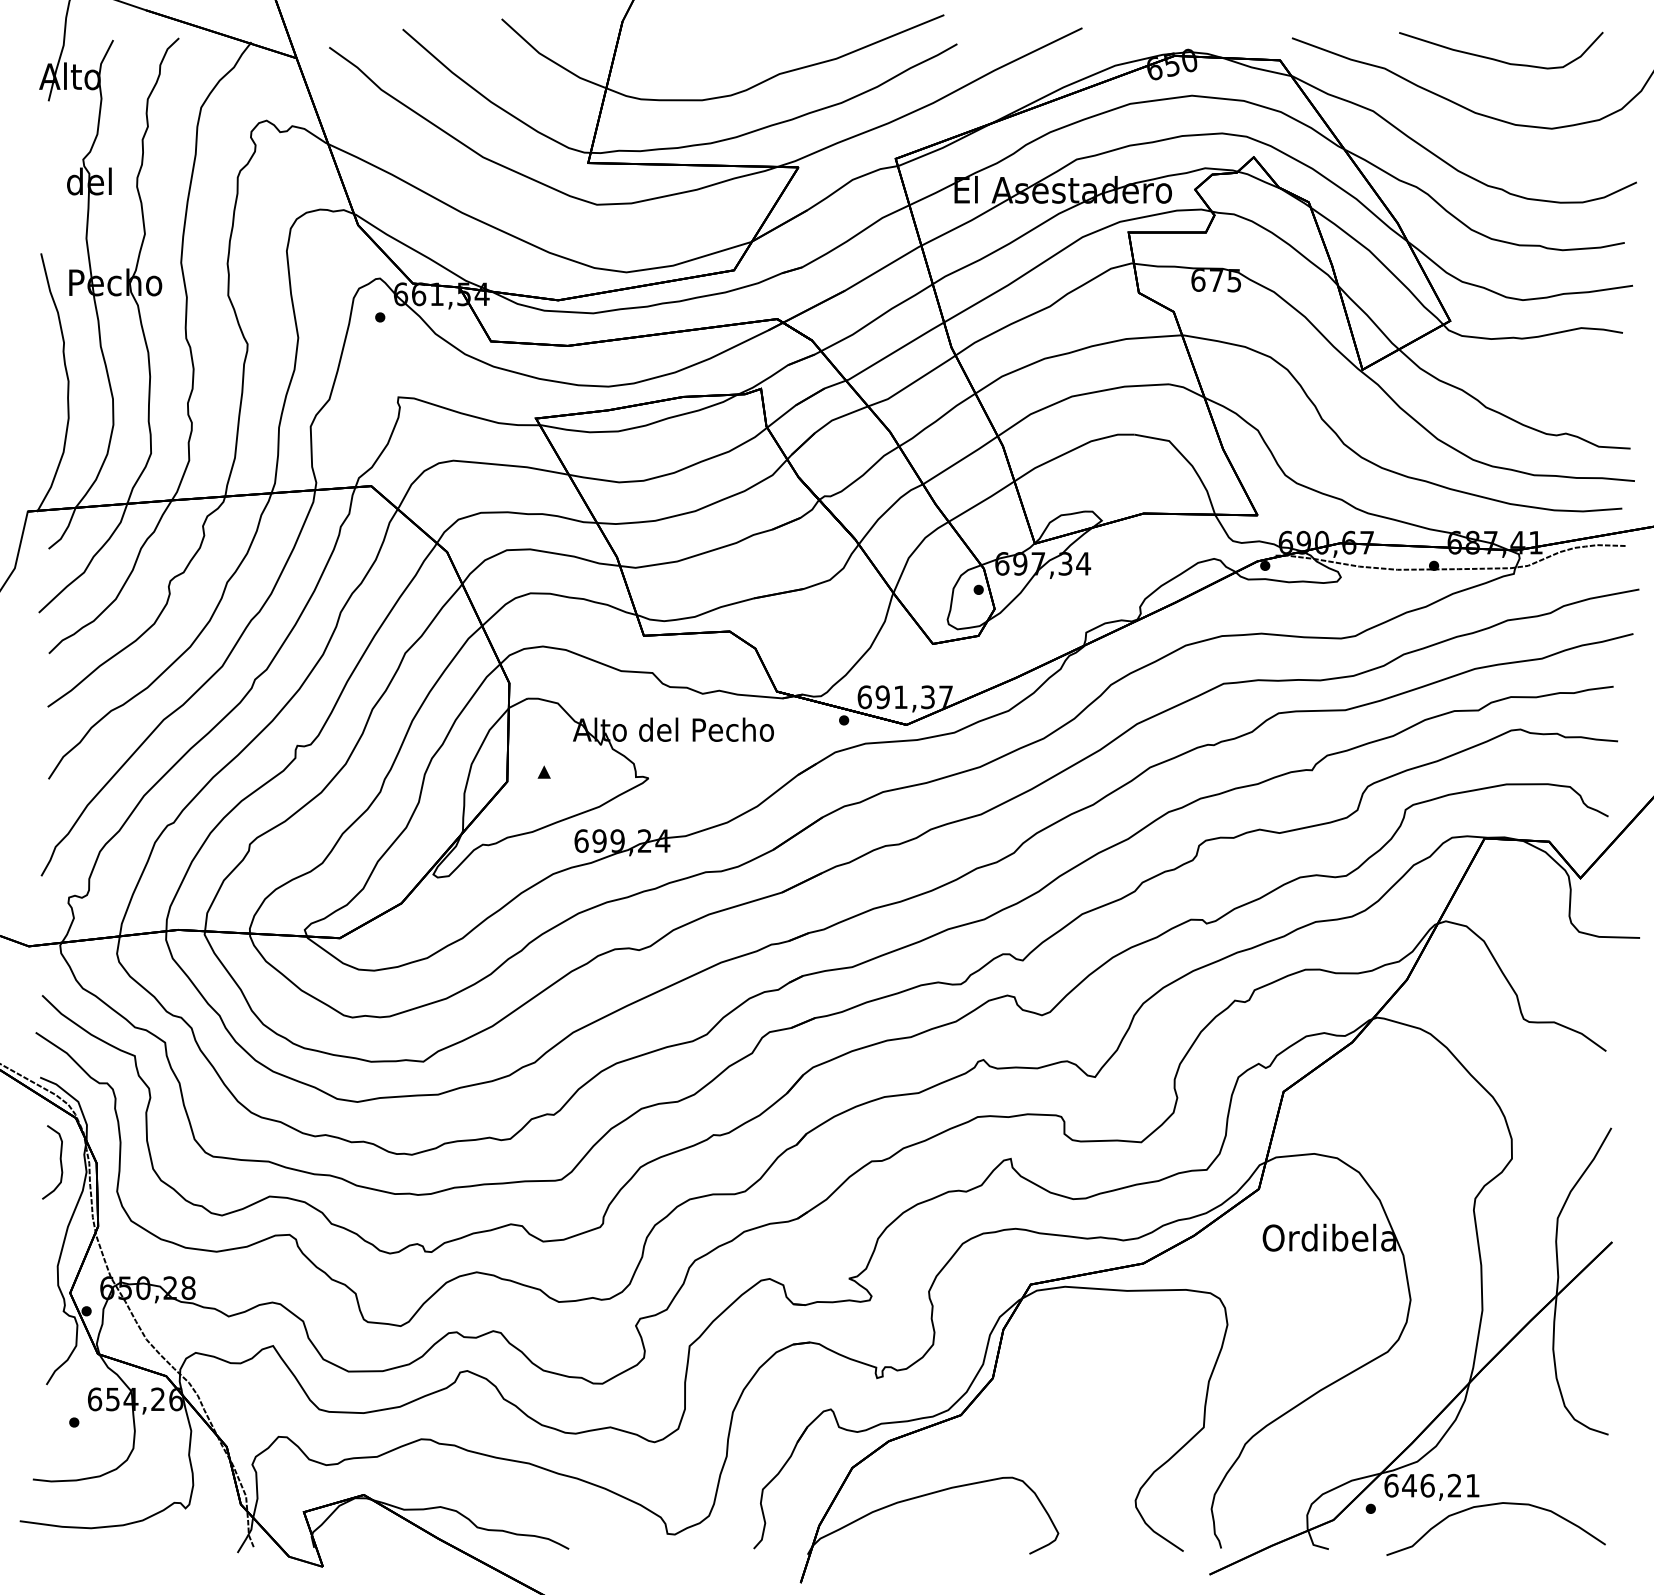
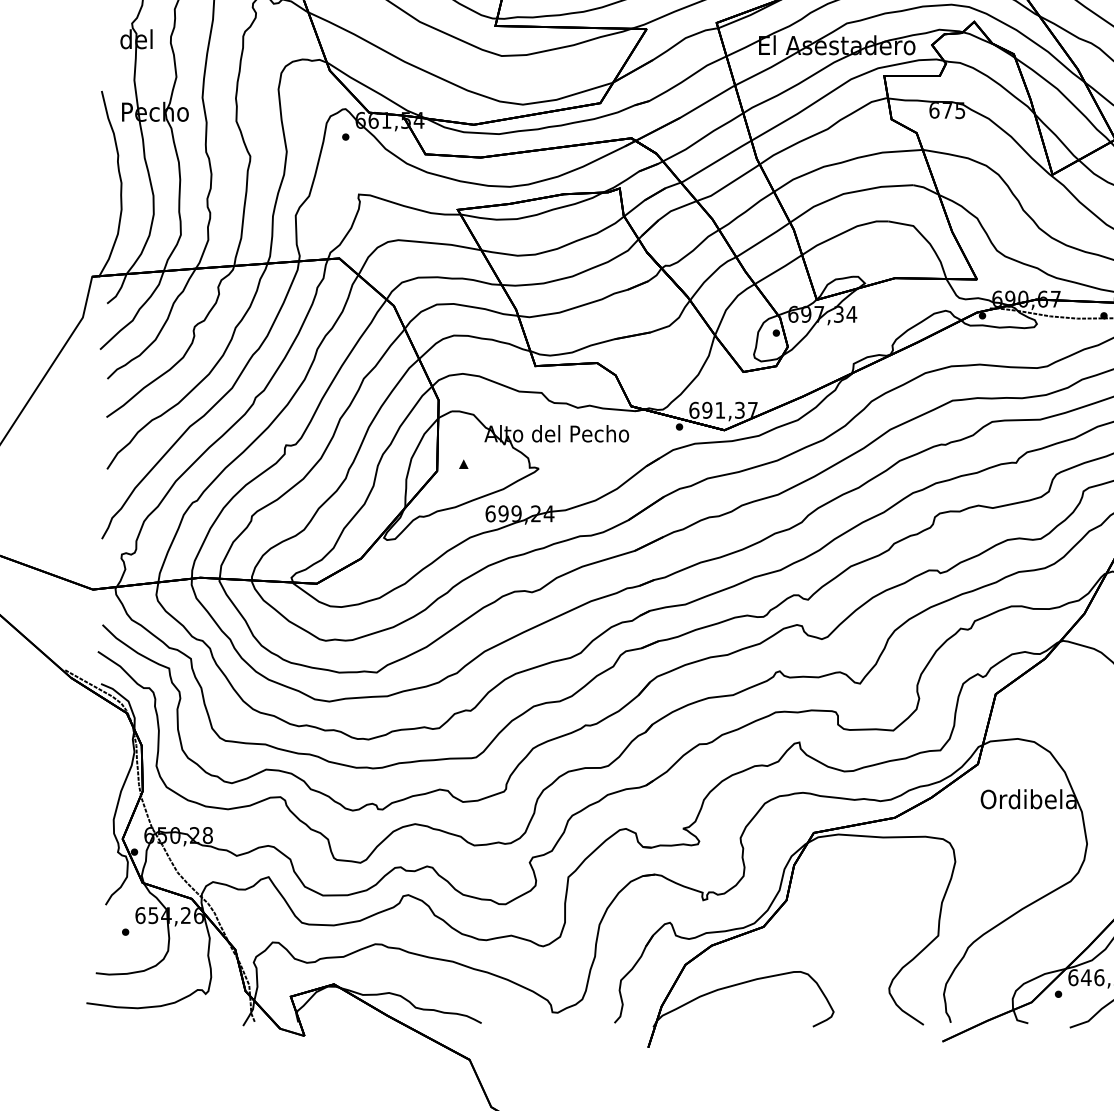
curve: (59, 1159) -> (114, 742), removed

